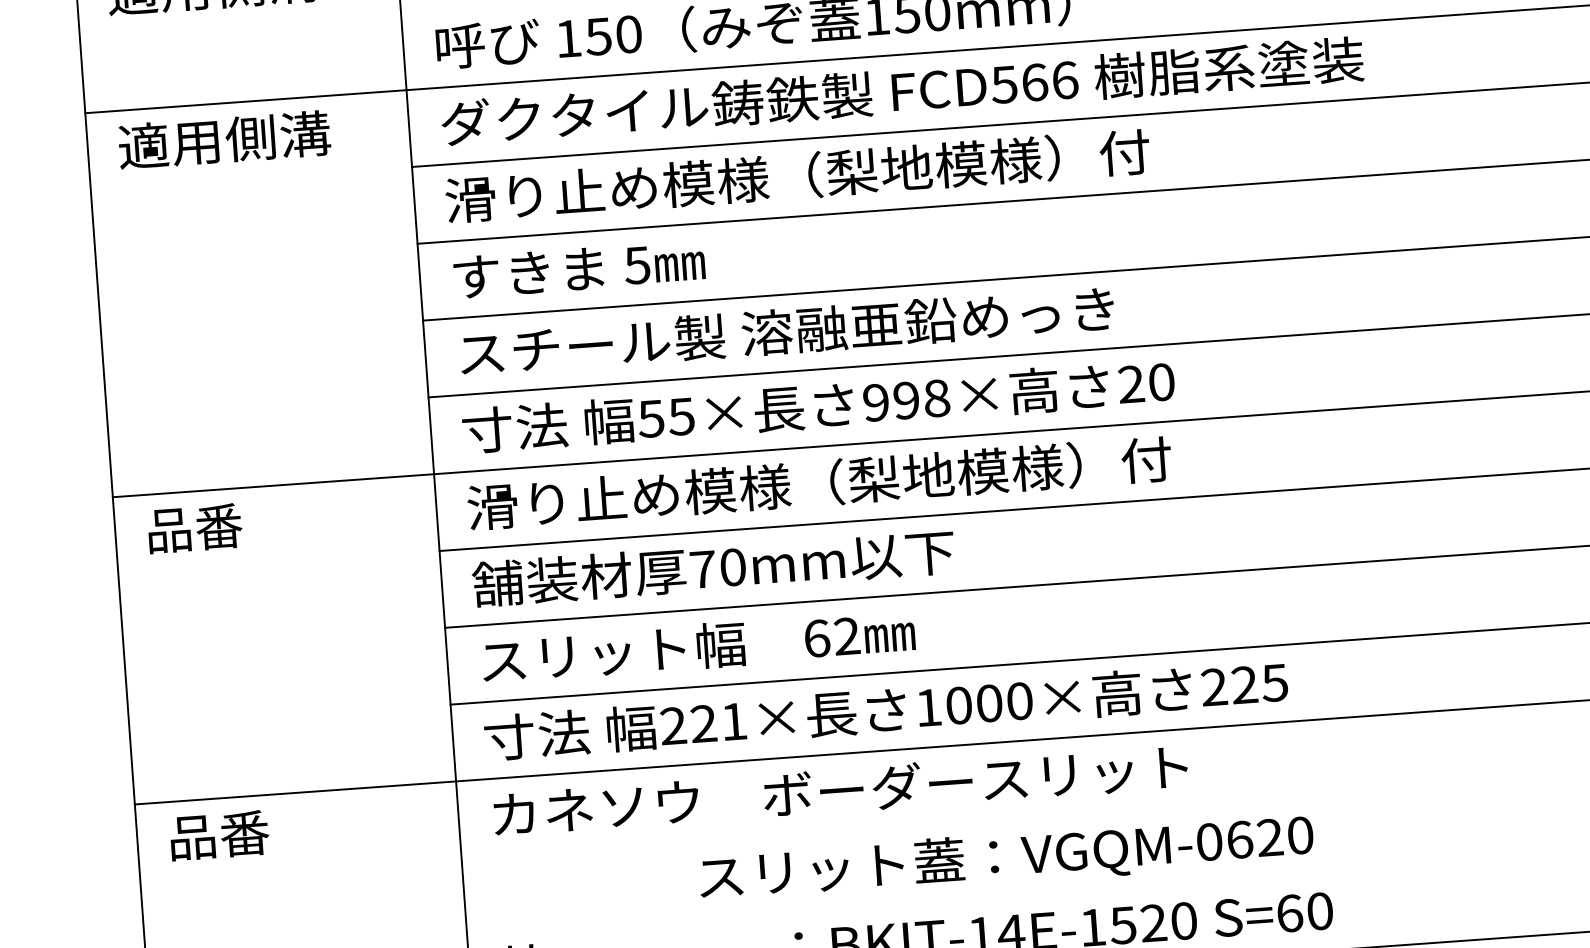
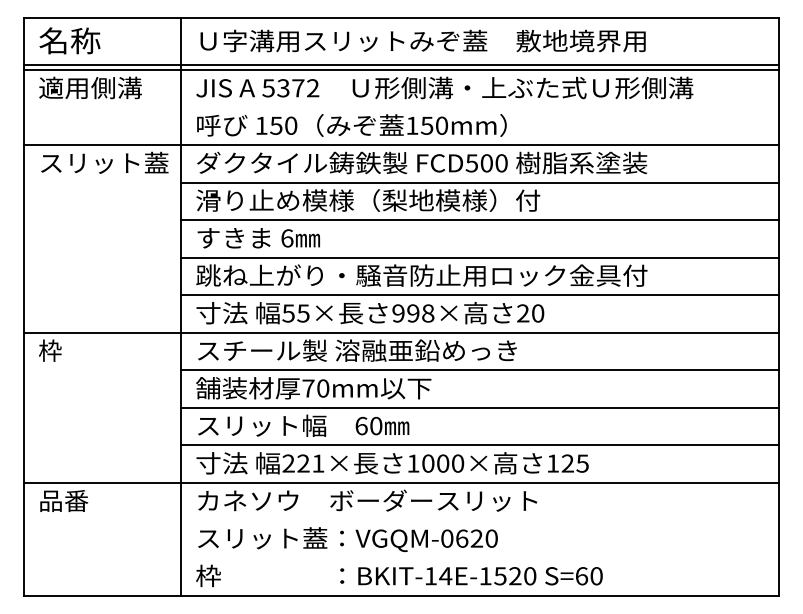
text: (1048, 81) -> (493, 163), FCD566 -> FCD500
text: (250, 137) -> (103, 162), 適用側溝 -> スリット蓋
text: (638, 265) -> (287, 238), 5 -> 6
text: (917, 321) -> (421, 275), スチール製 溶融亜鉛めっき -> 跳ね上がり・騒音防止用ロック金具付
text: (820, 482) -> (368, 350), 滑り止め模様（梨地模様）付 -> スチール製 溶融亜鉛めっき
text: (194, 527) -> (62, 350), 品番 -> 枠
text: (847, 637) -> (376, 426), 62 -> 60
text: (1215, 687) -> (553, 463), 225 -> 125
text: (1005, 858) -> (347, 539), moved

